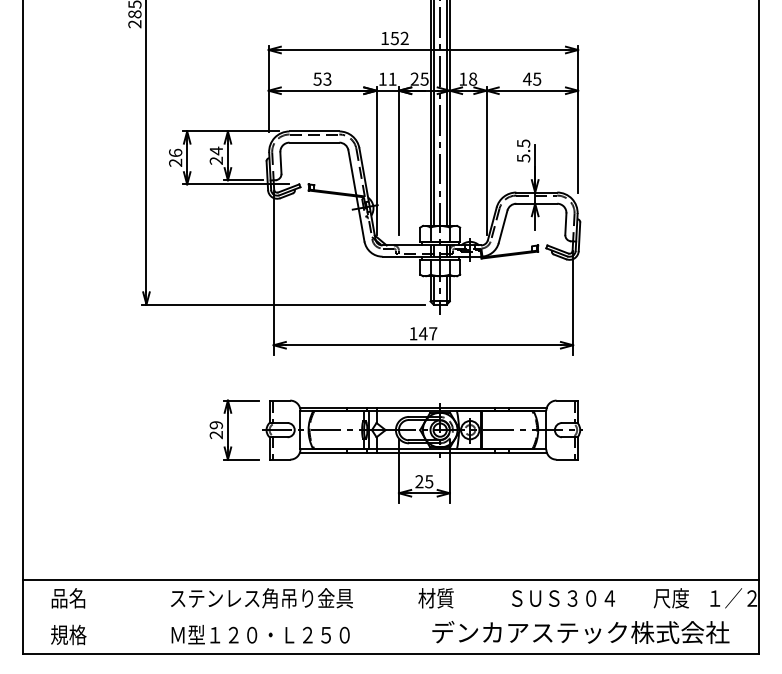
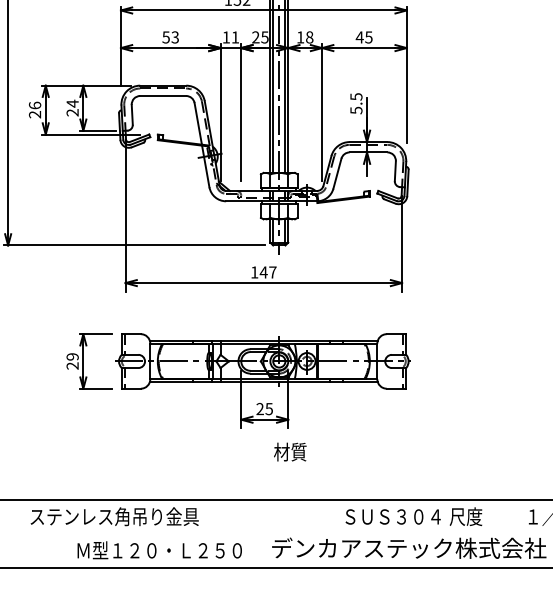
text: (435, 598) -> (289, 452), moved
text: (670, 598) -> (465, 516), moved
text: (260, 634) -> (159, 550), moved

